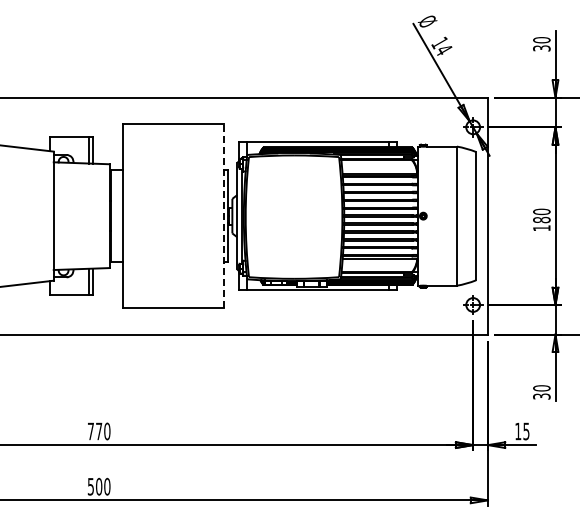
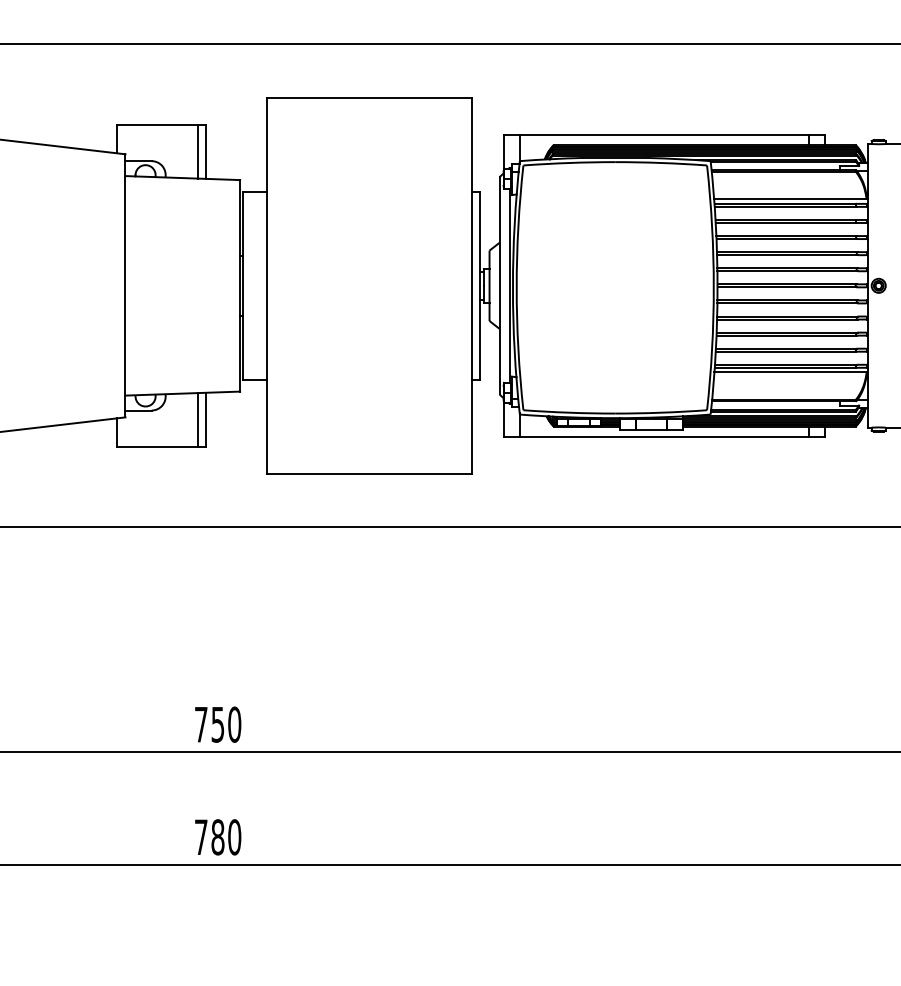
line: (223, 215) -> (471, 284), dashed -> solid
text: (99, 431) -> (218, 724), 770 -> 750
text: (94, 486) -> (208, 836), 500 -> 780

